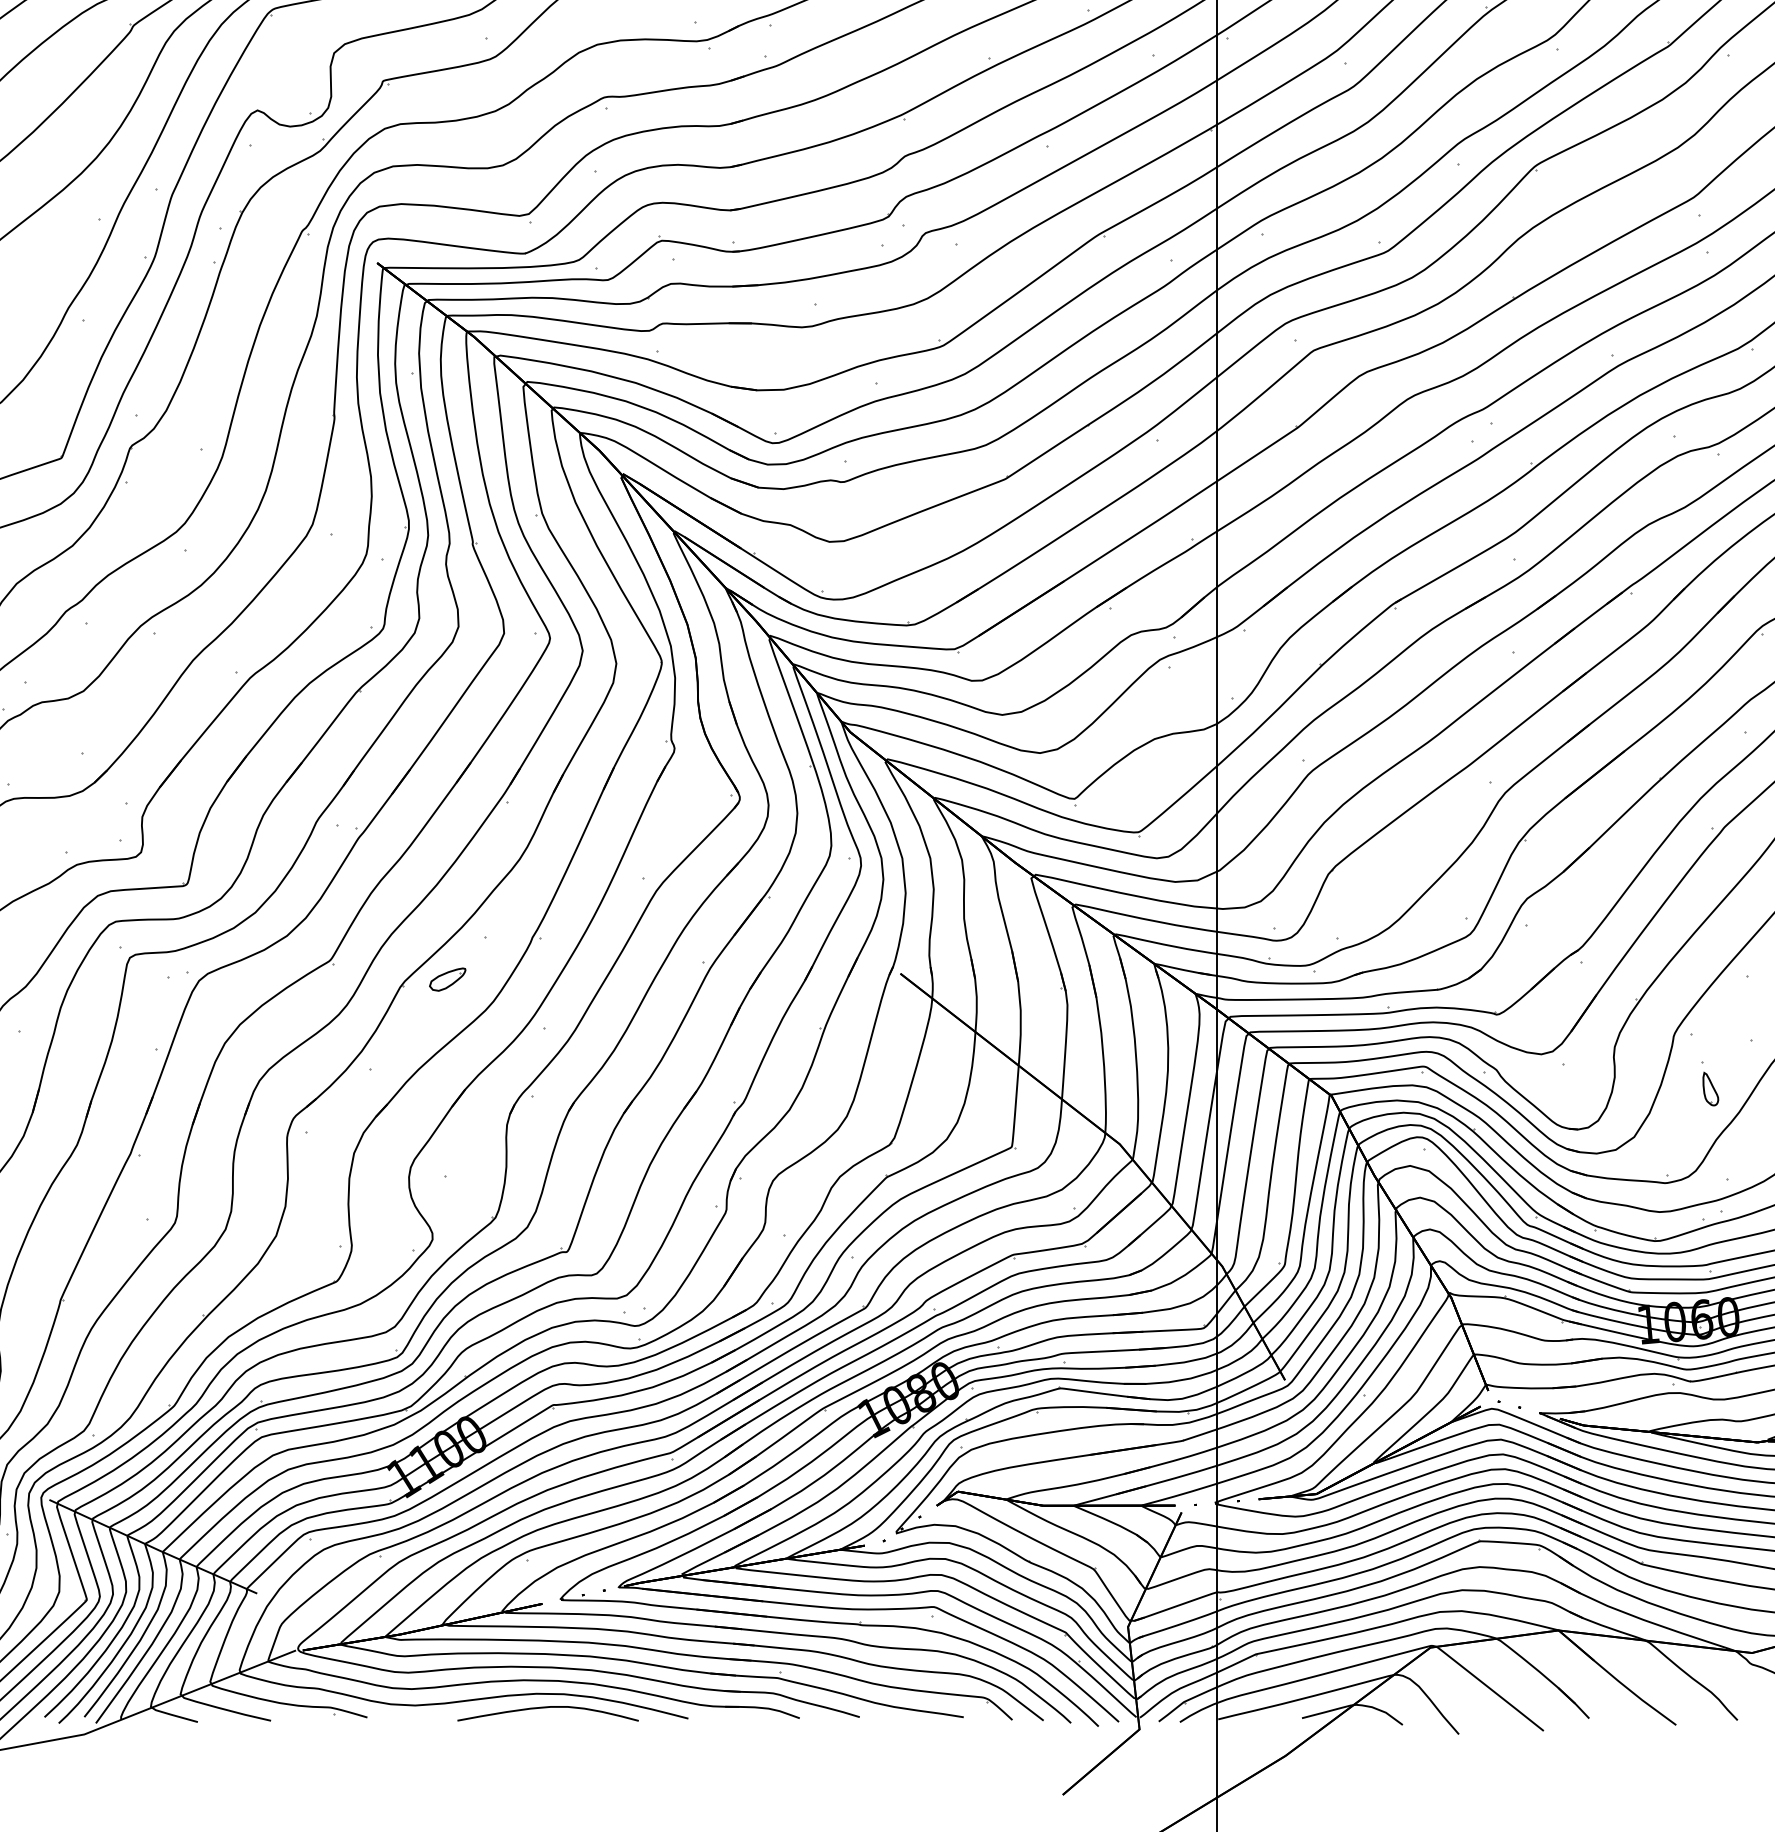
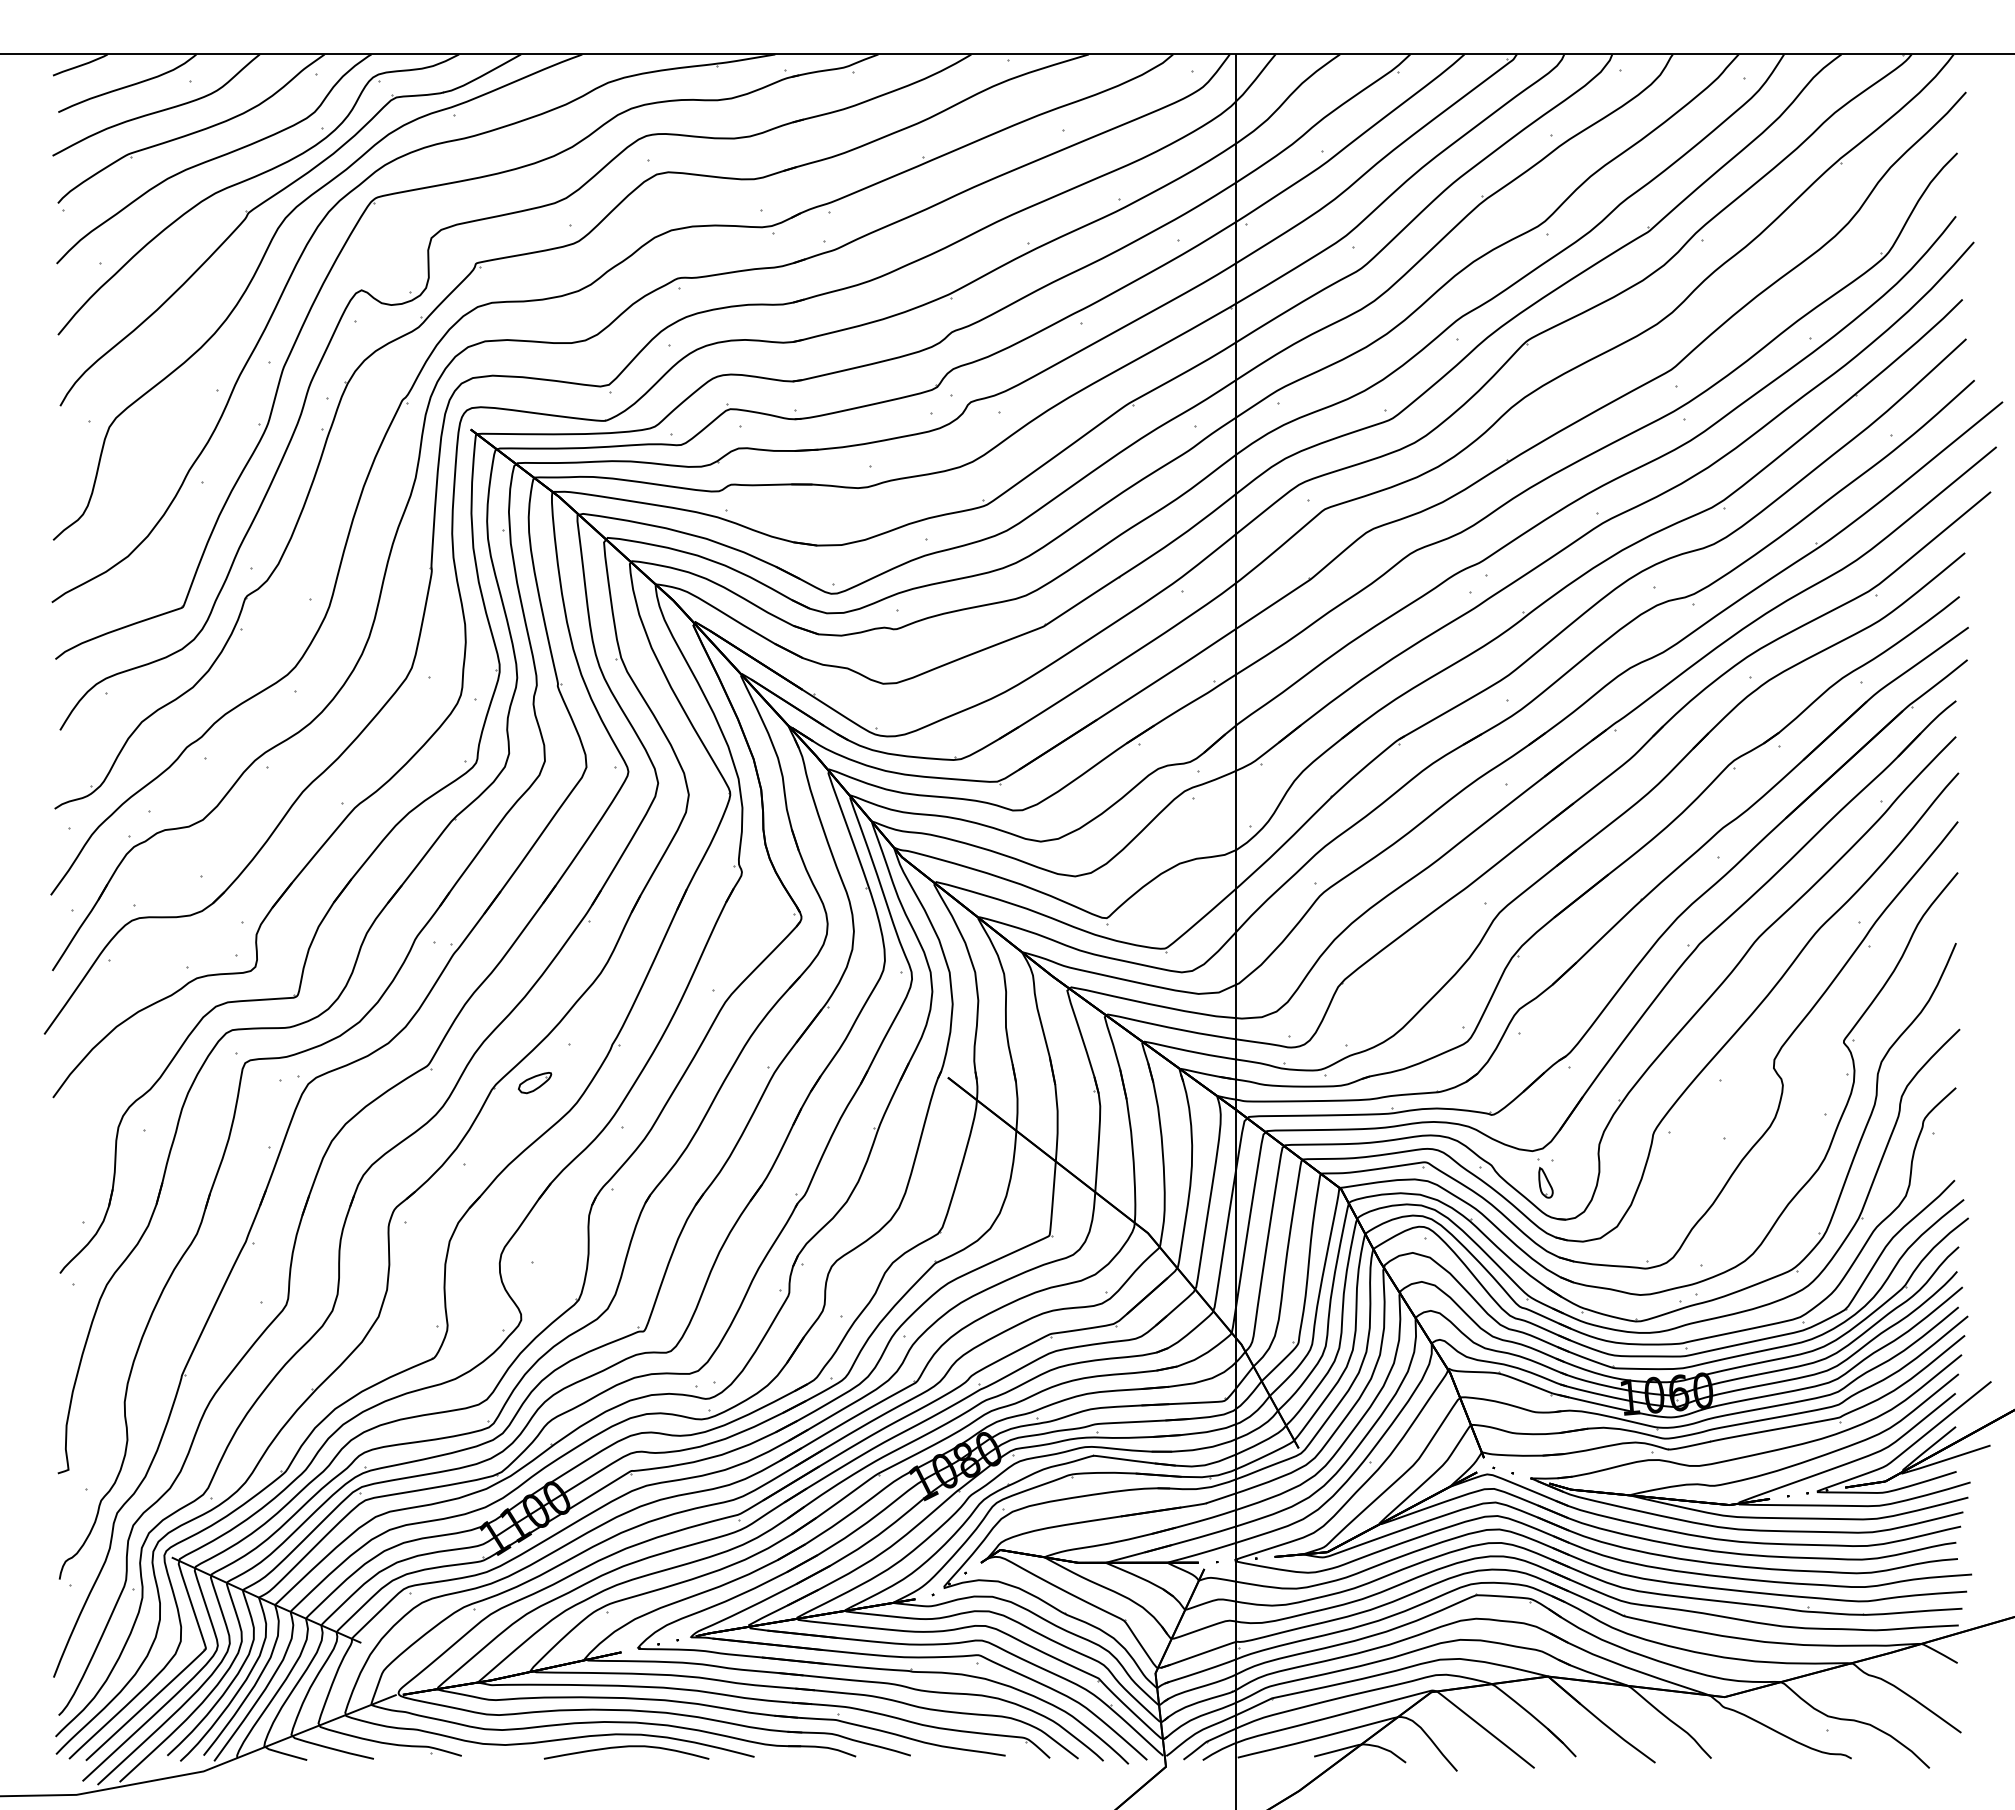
part: (1710, 1084) -> (1545, 1178), moved

